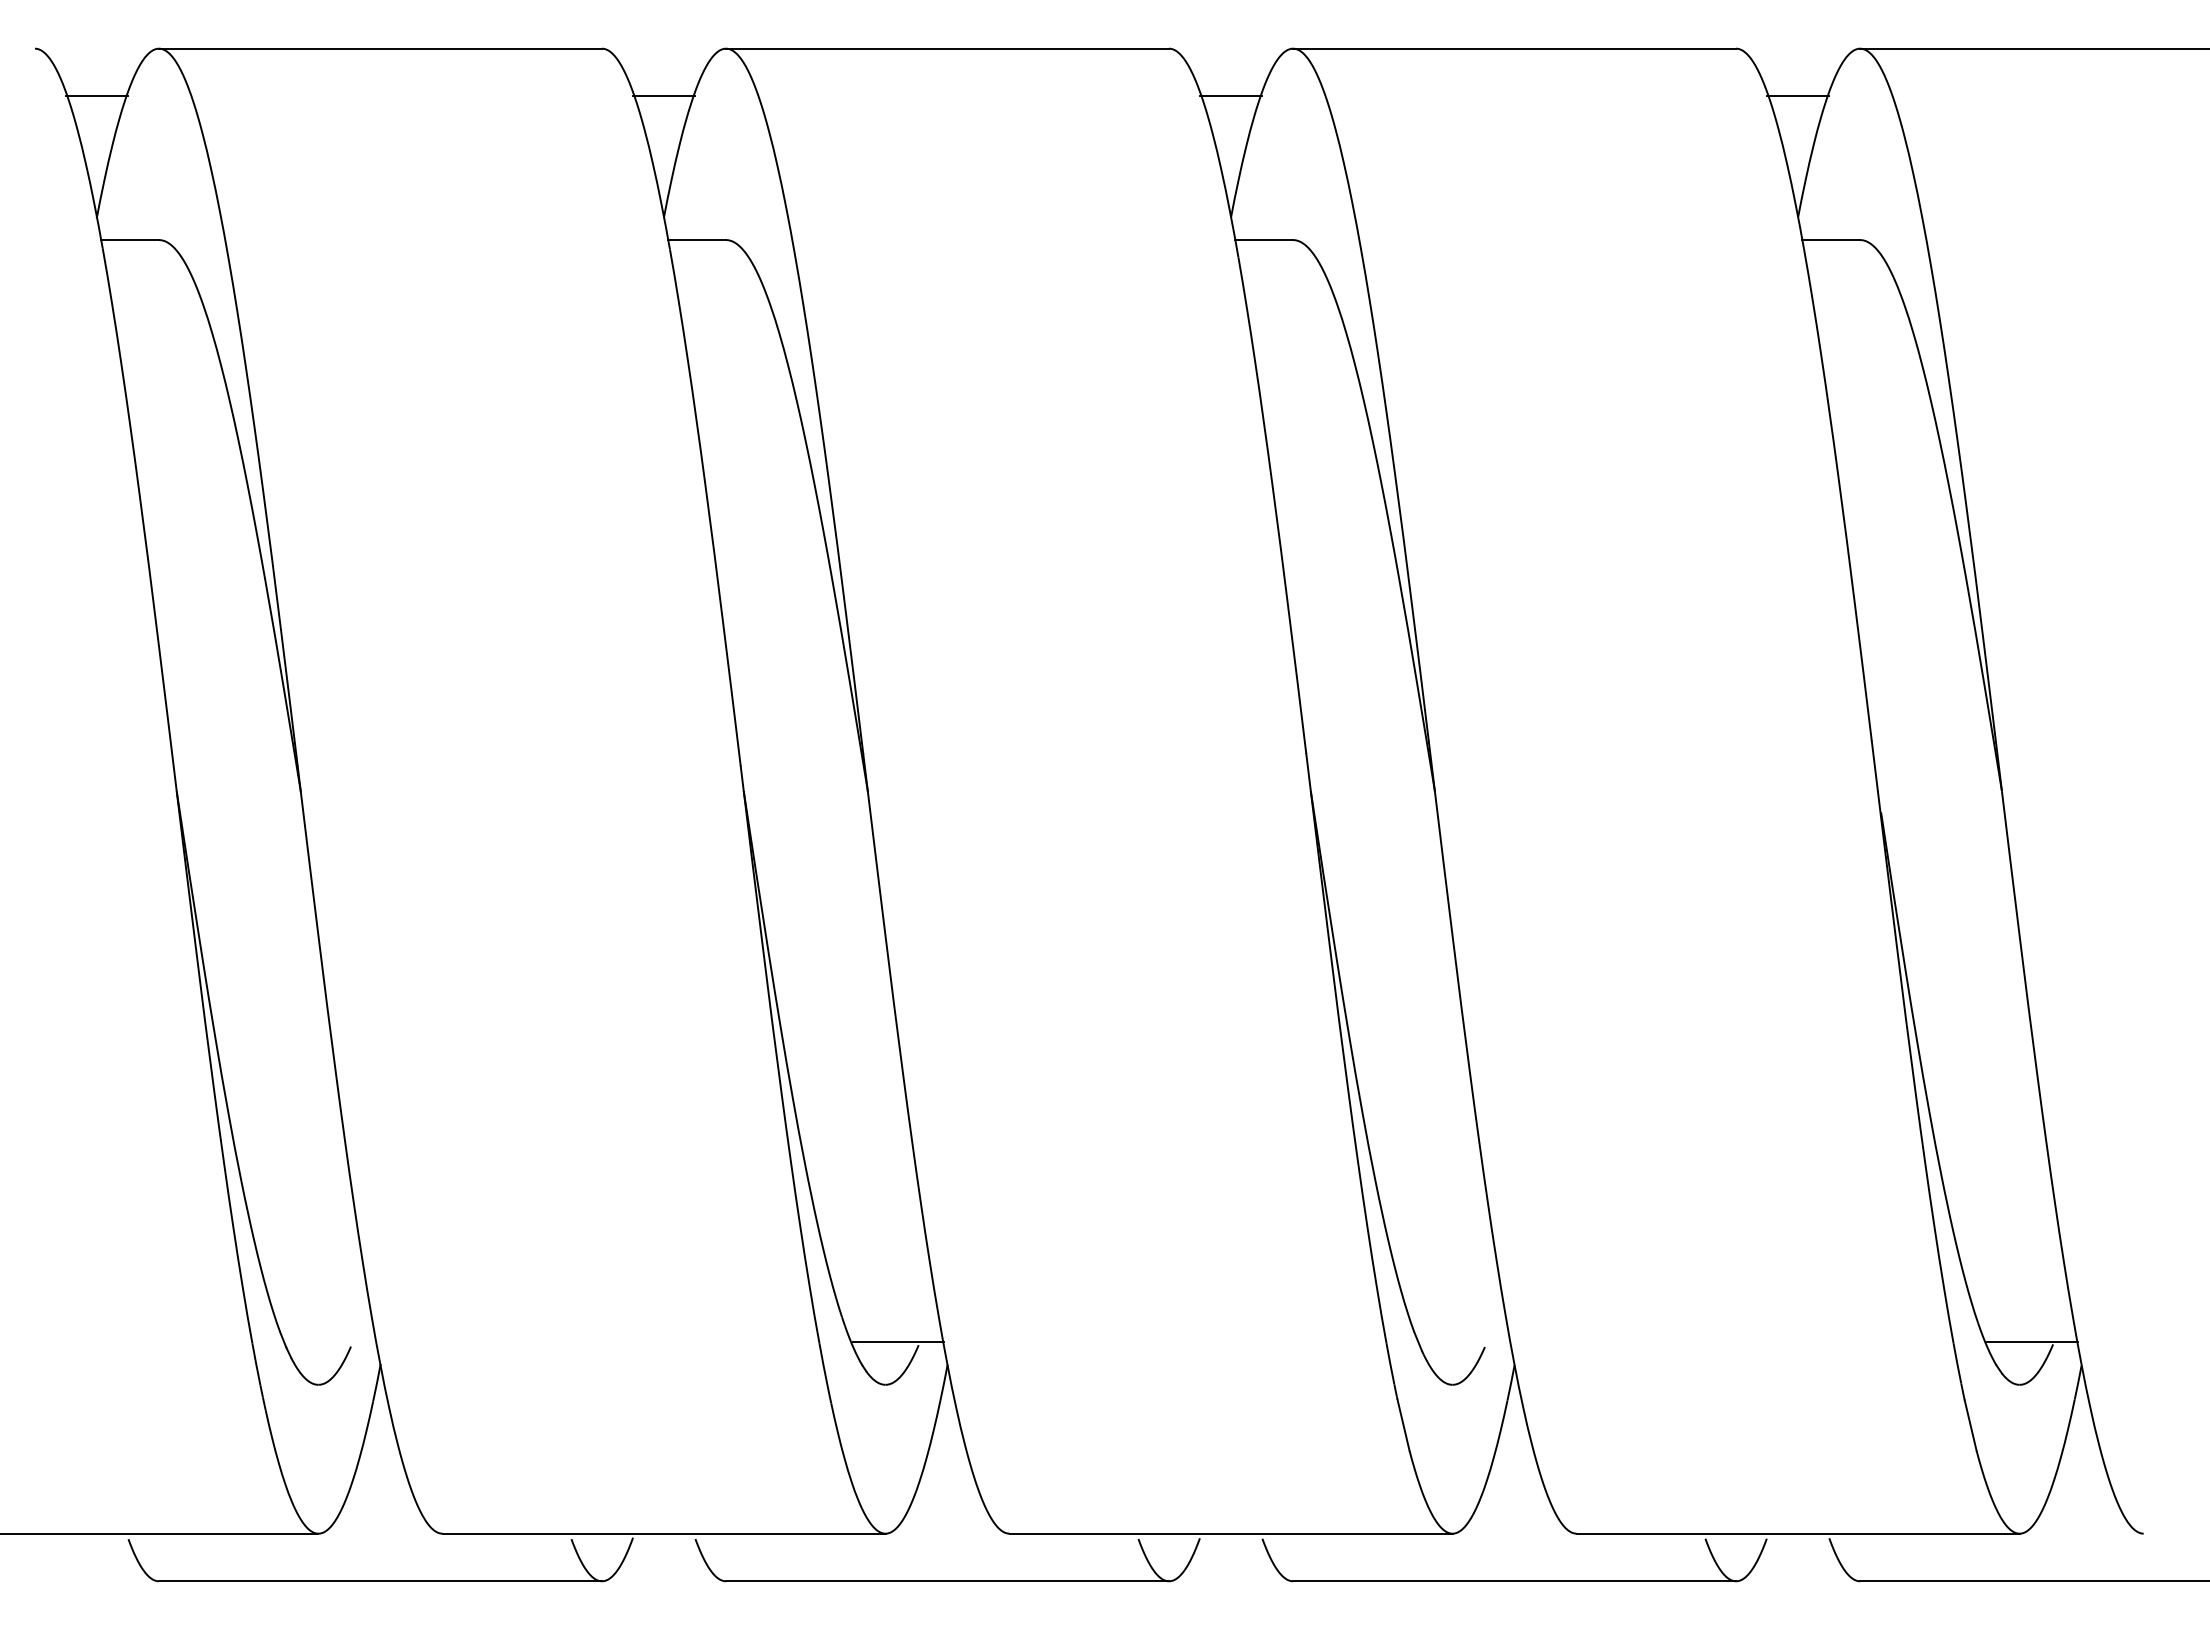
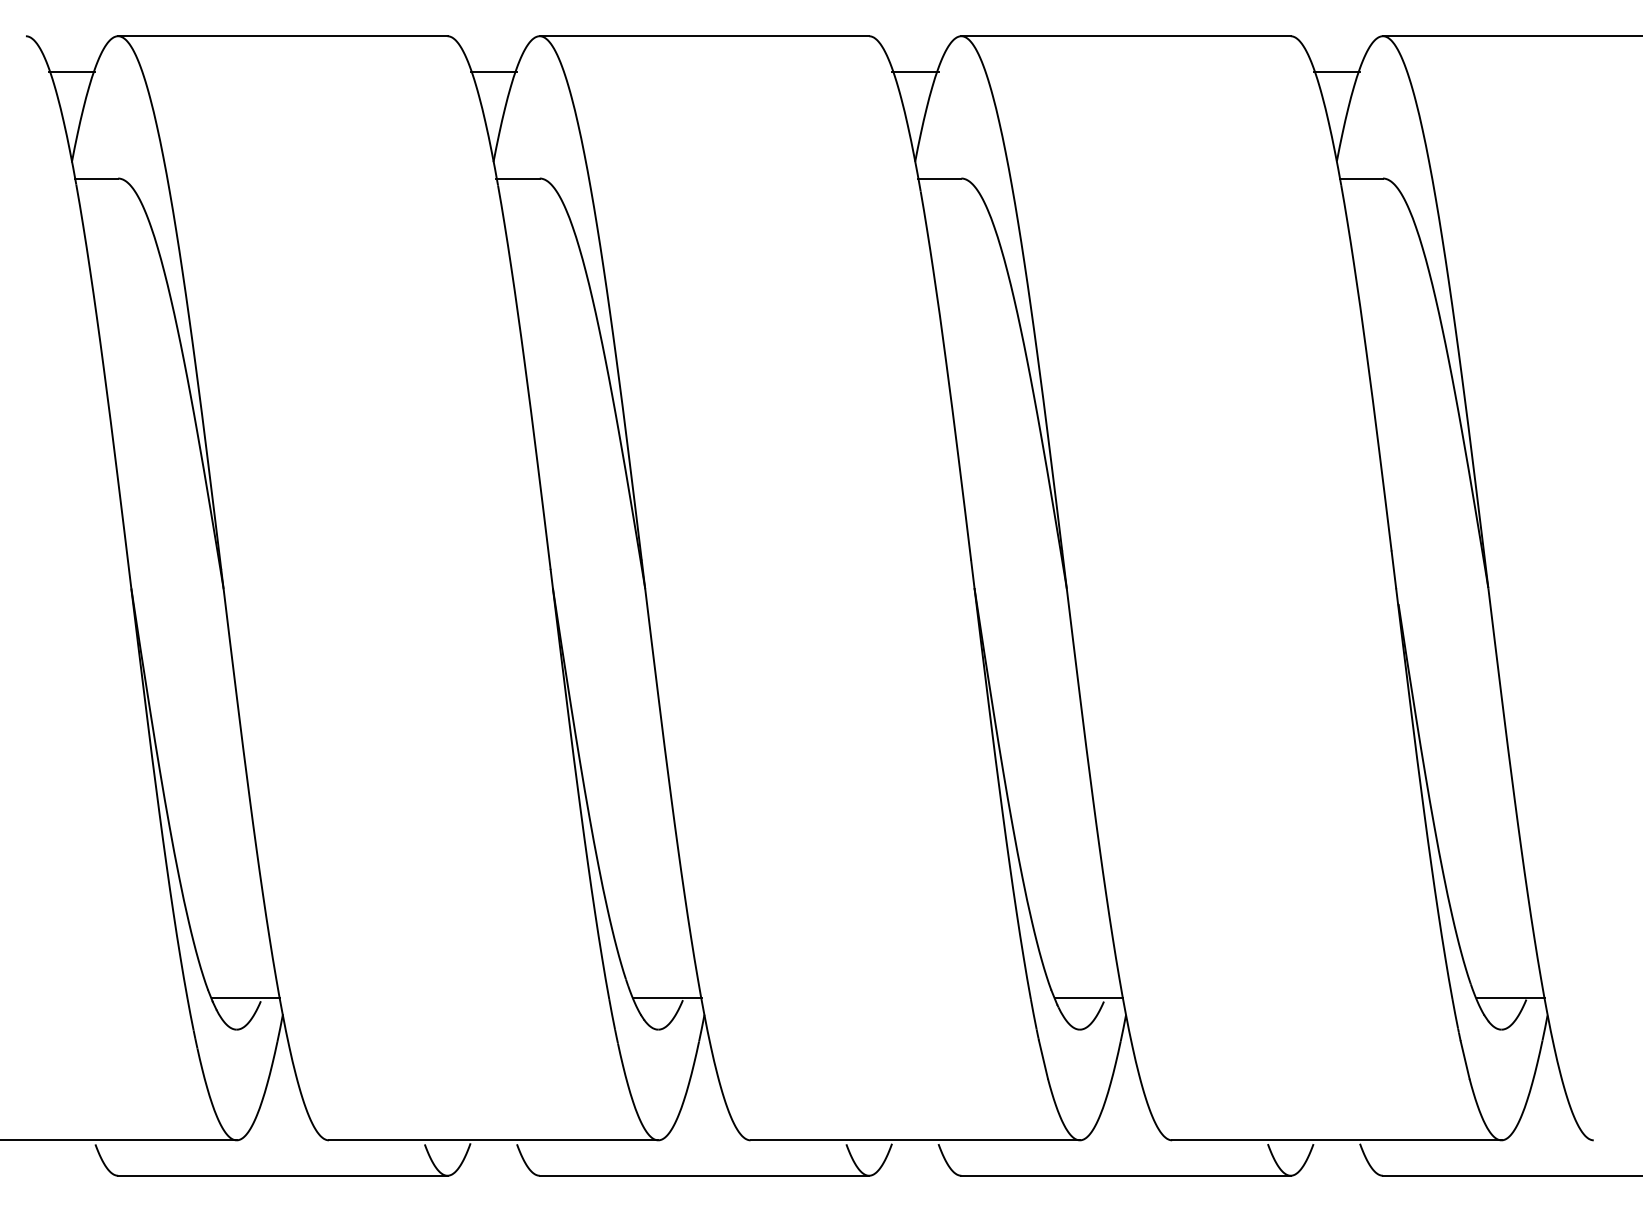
line: (330, 1342) -> (245, 998), added
line: (1465, 1342) -> (1089, 998), added

